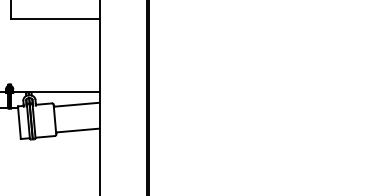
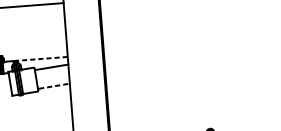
line: (64, 92) -> (41, 59), solid -> dashed
line: (79, 130) -> (55, 86), solid -> dashed

